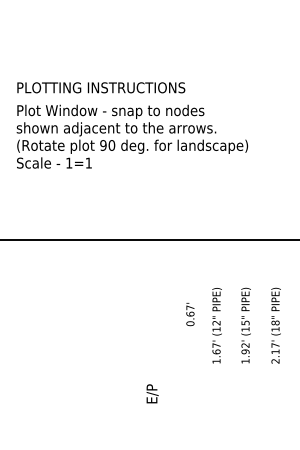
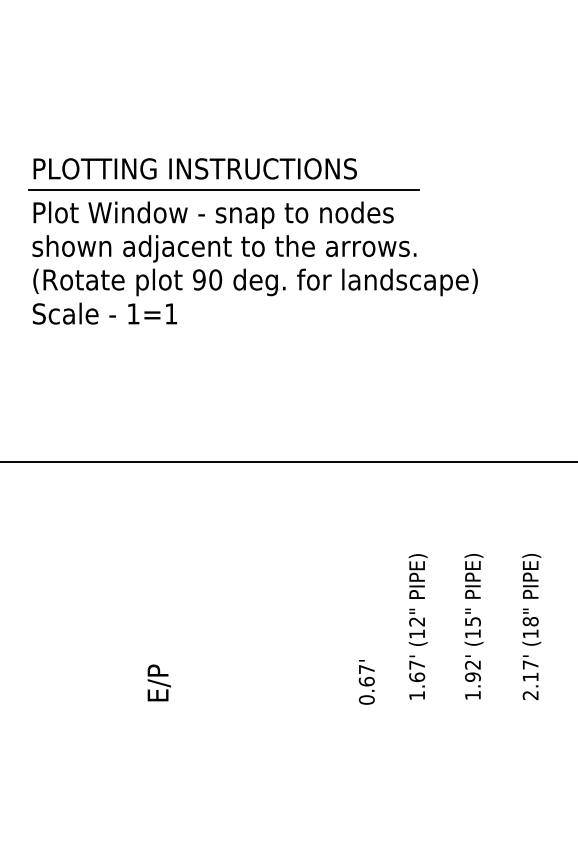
line: (115, 98) -> (222, 189), added
text: (190, 314) -> (366, 682), moved
text: (152, 393) -> (159, 682), moved

